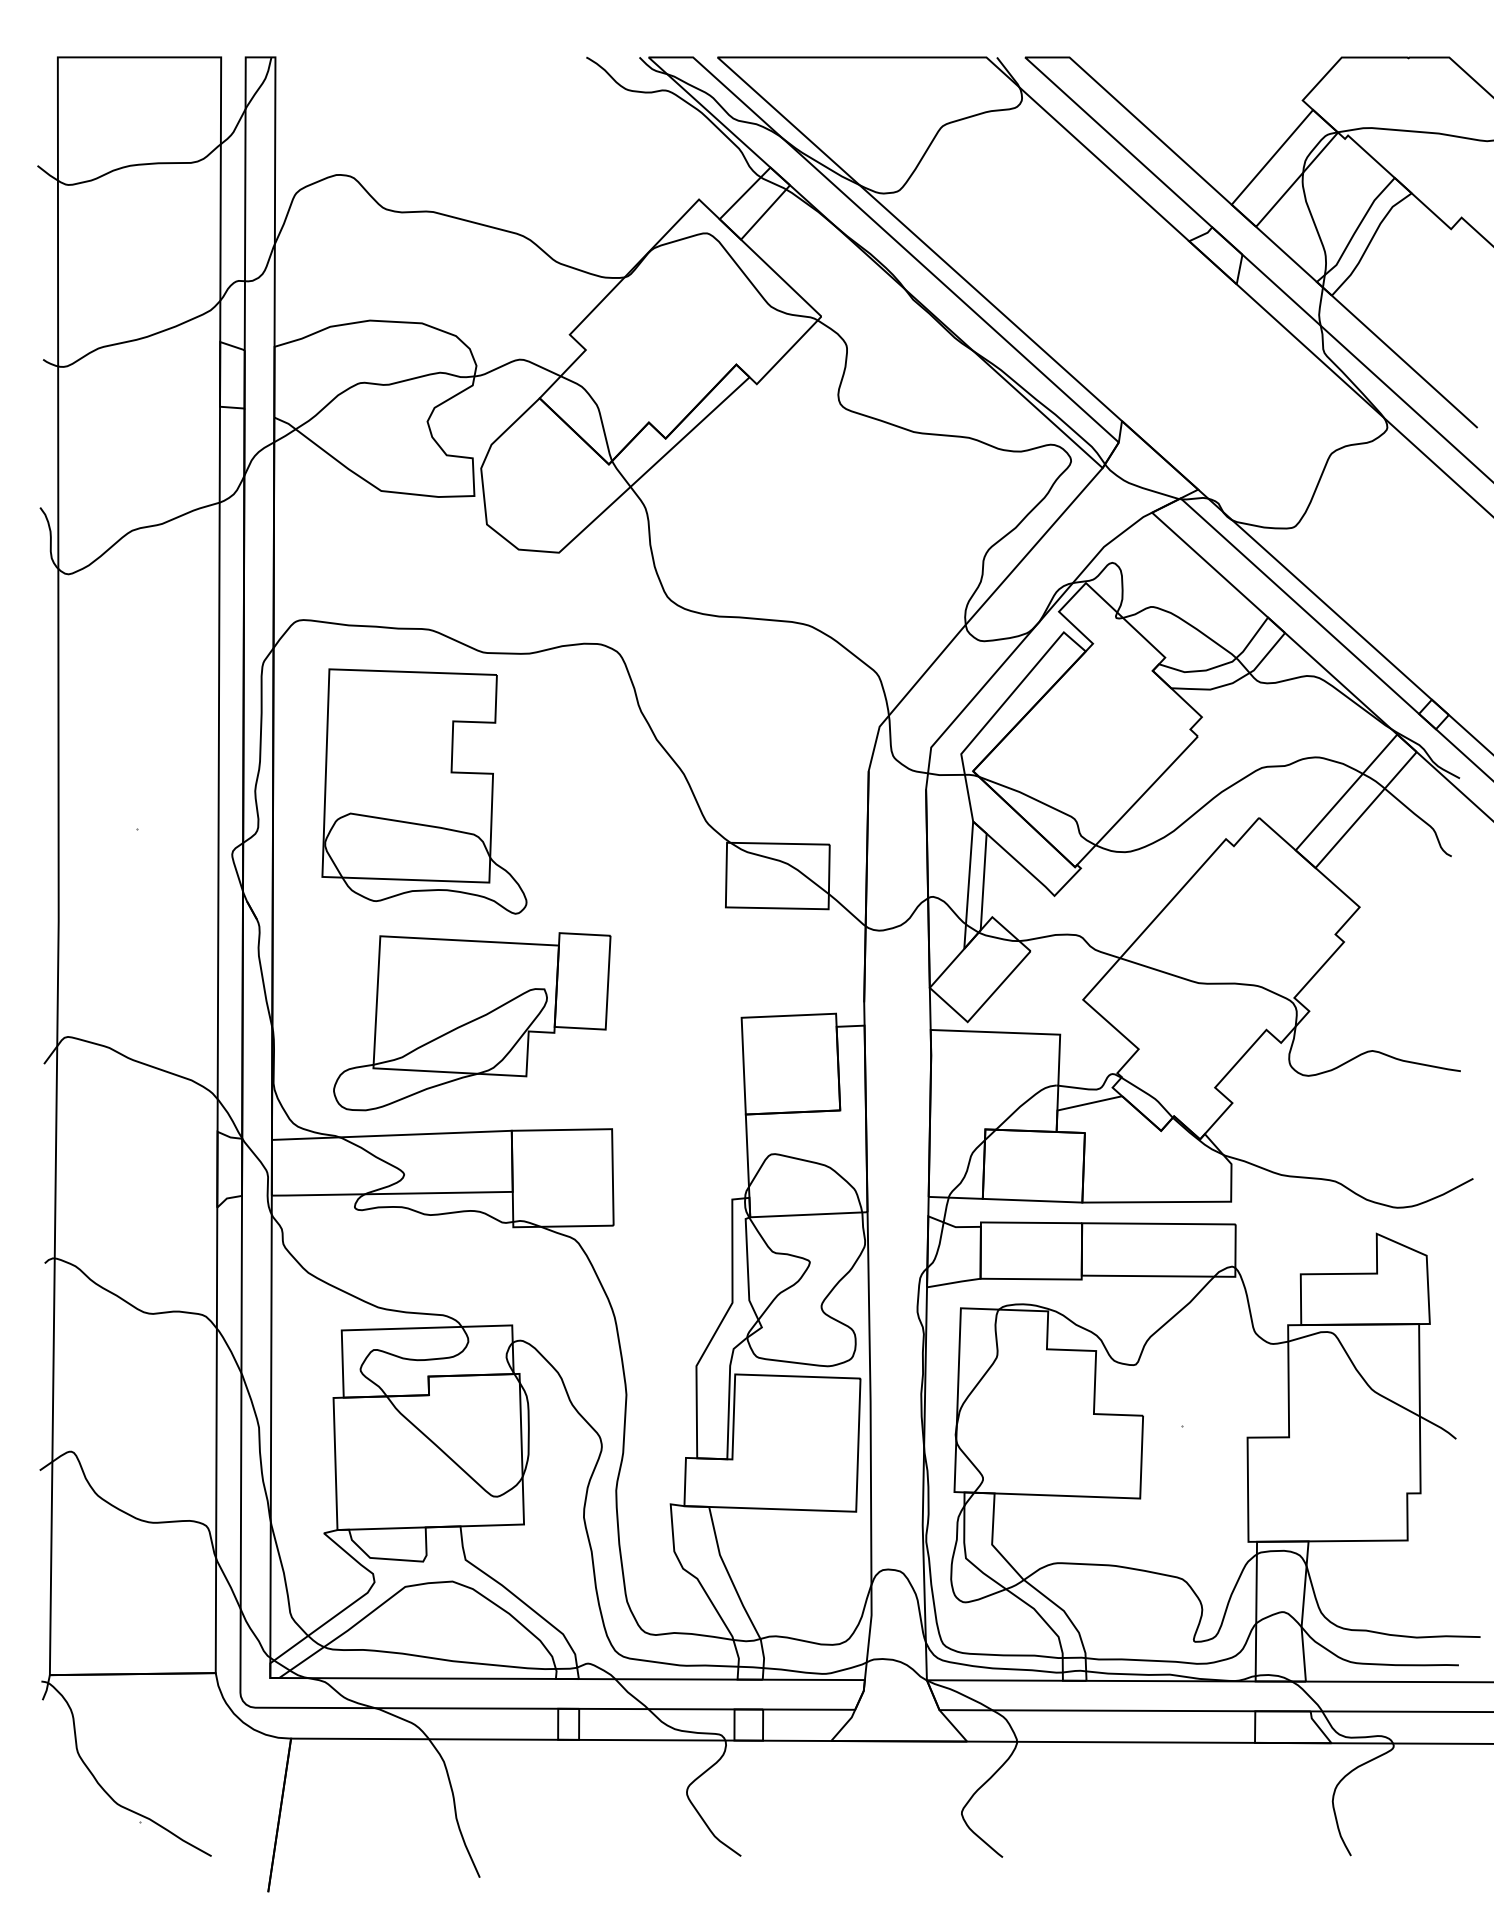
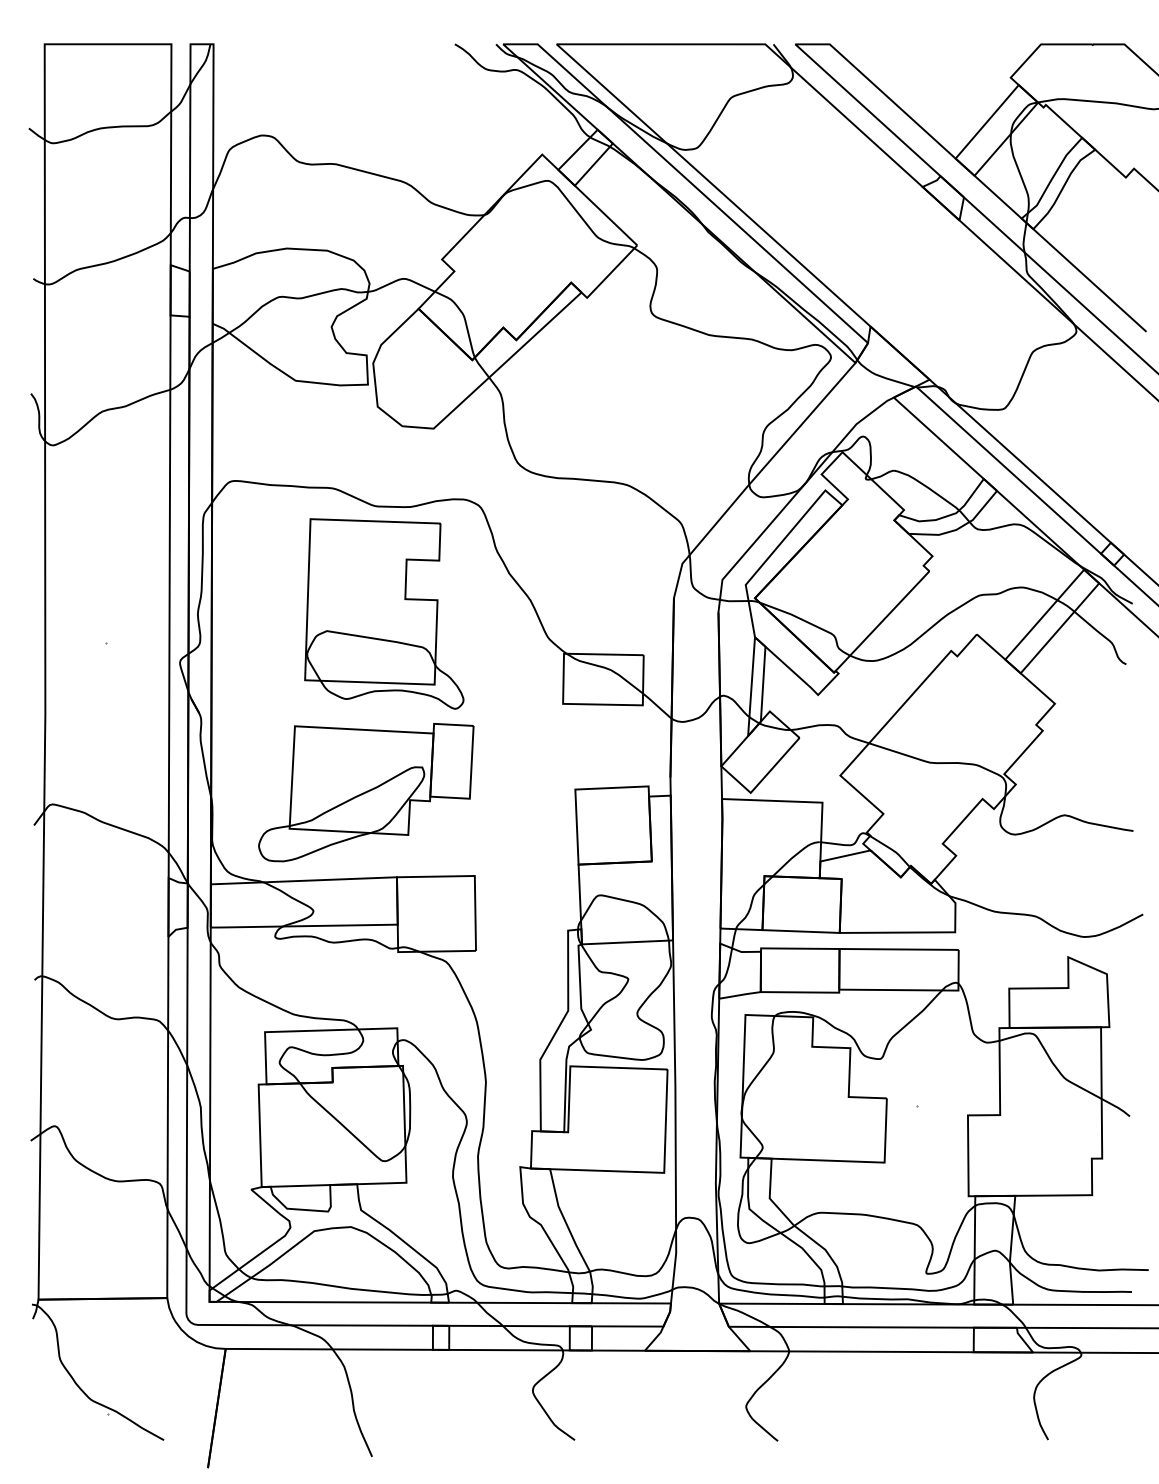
part: (424, 791) -> (384, 613), moved

